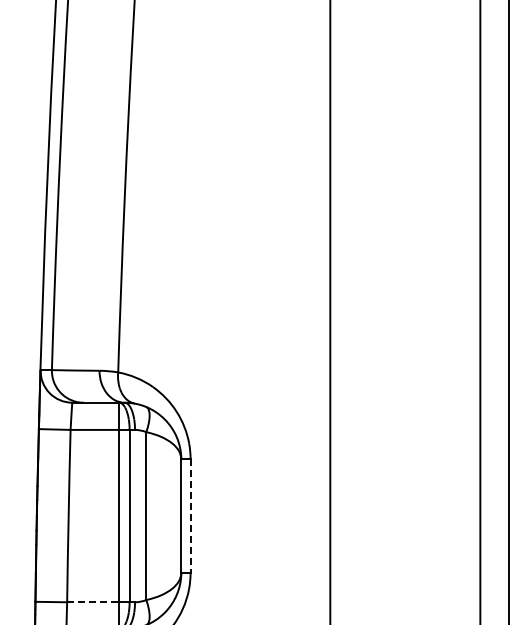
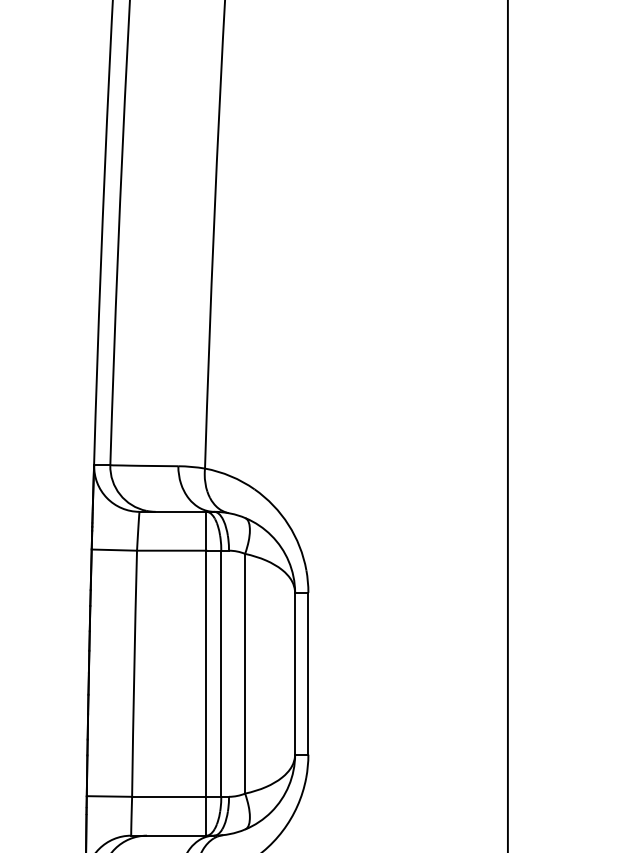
line: (190, 516) -> (308, 674), dashed -> solid
line: (93, 602) -> (169, 797), dashed -> solid

